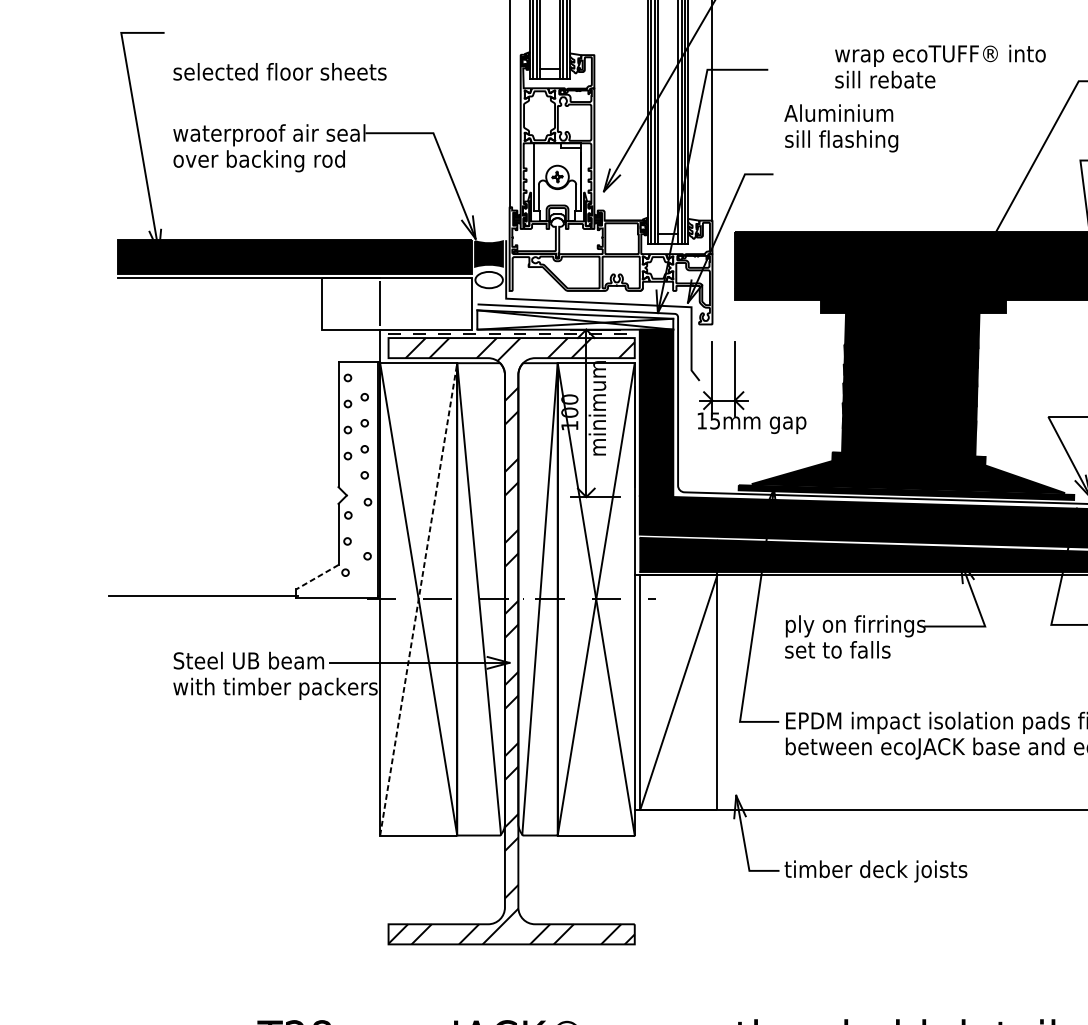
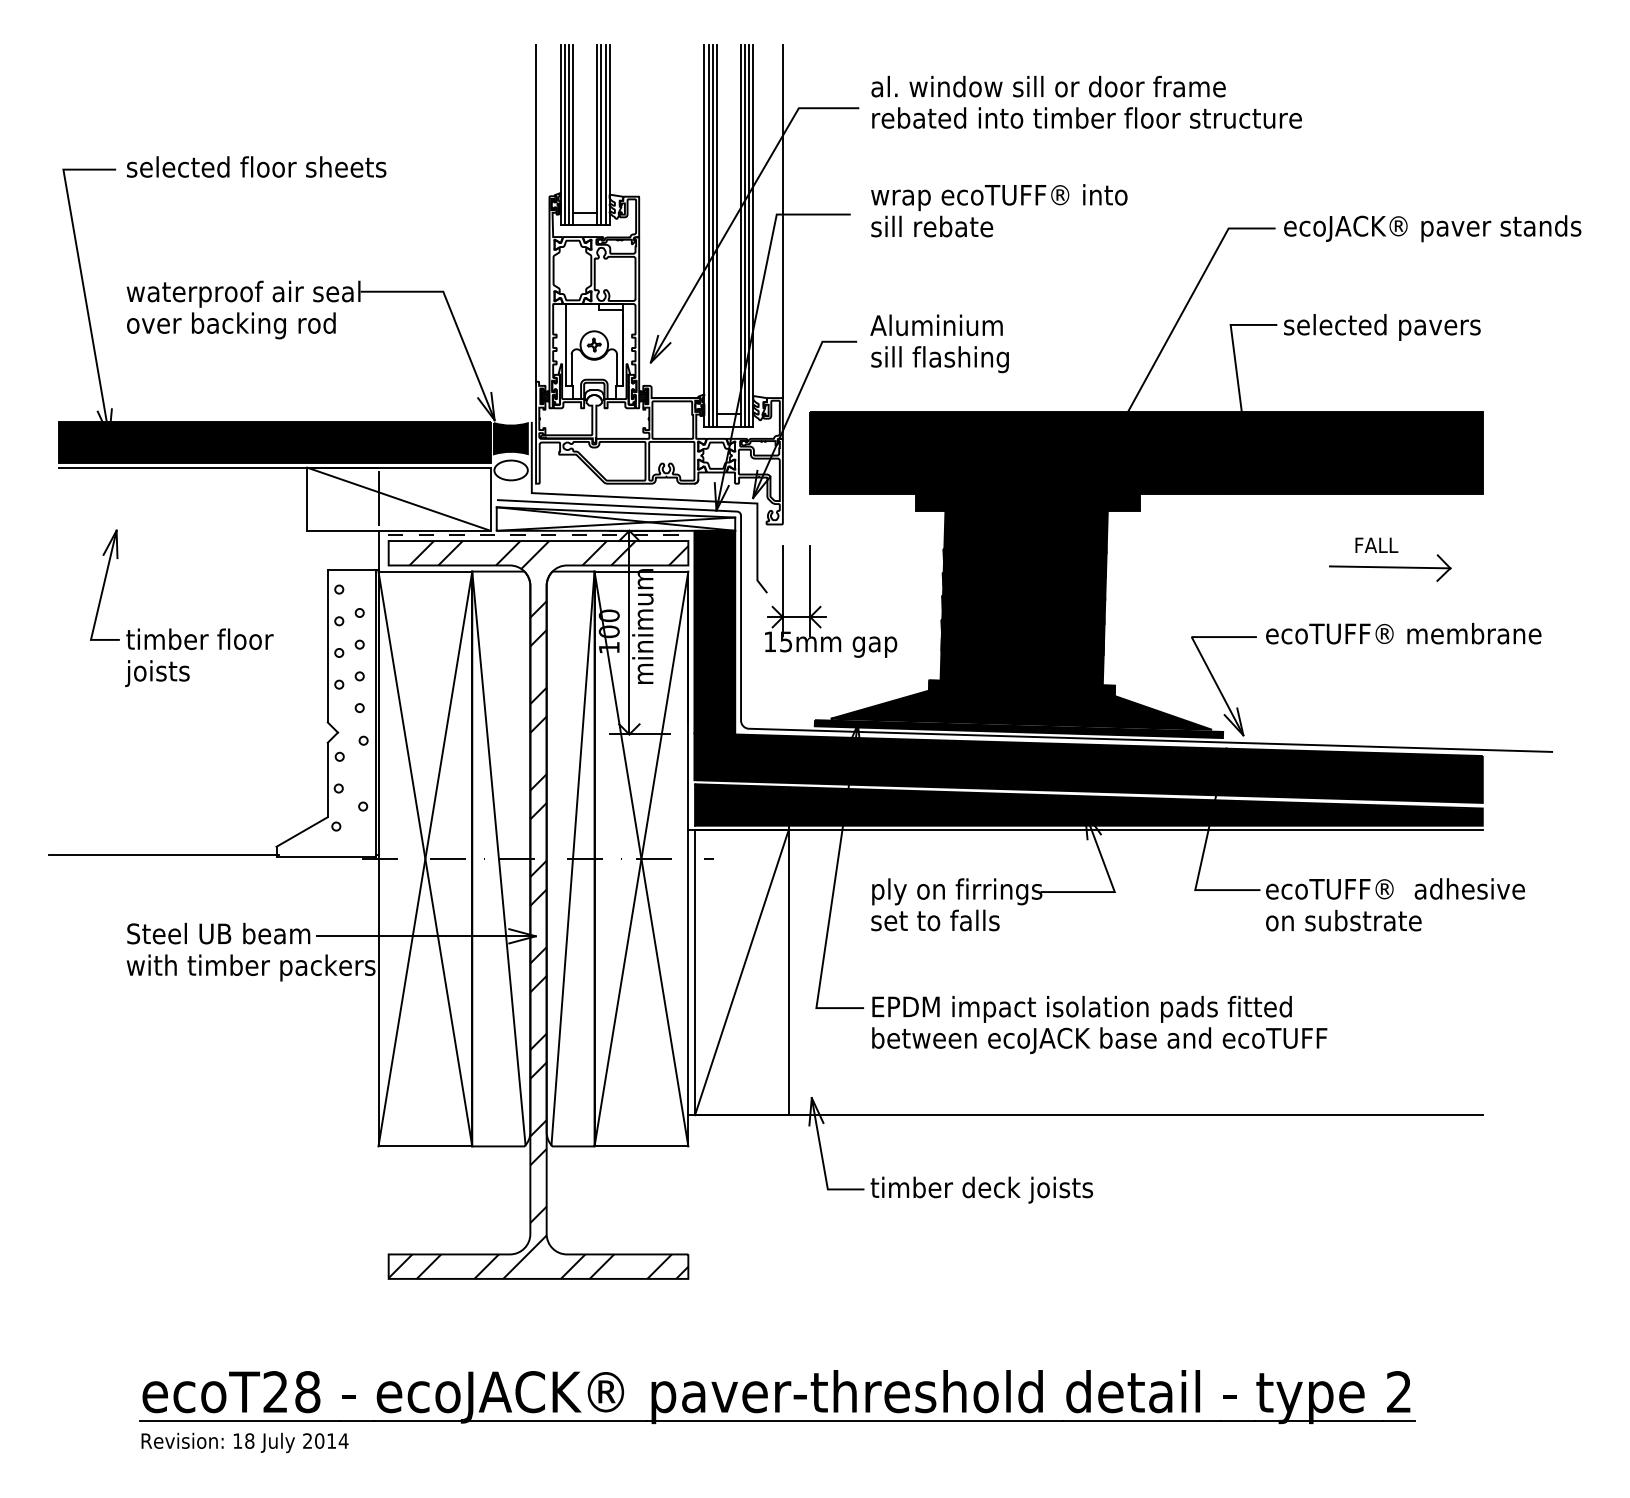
text: (940, 66) -> (999, 210), moved
text: (279, 71) -> (256, 166), moved
text: (841, 128) -> (939, 343), moved
line: (396, 303) -> (398, 498), added
part: (210, 409) -> (171, 628), added
line: (317, 577) -> (302, 832), dashed -> solid
line: (418, 598) -> (425, 858), dashed -> solid

